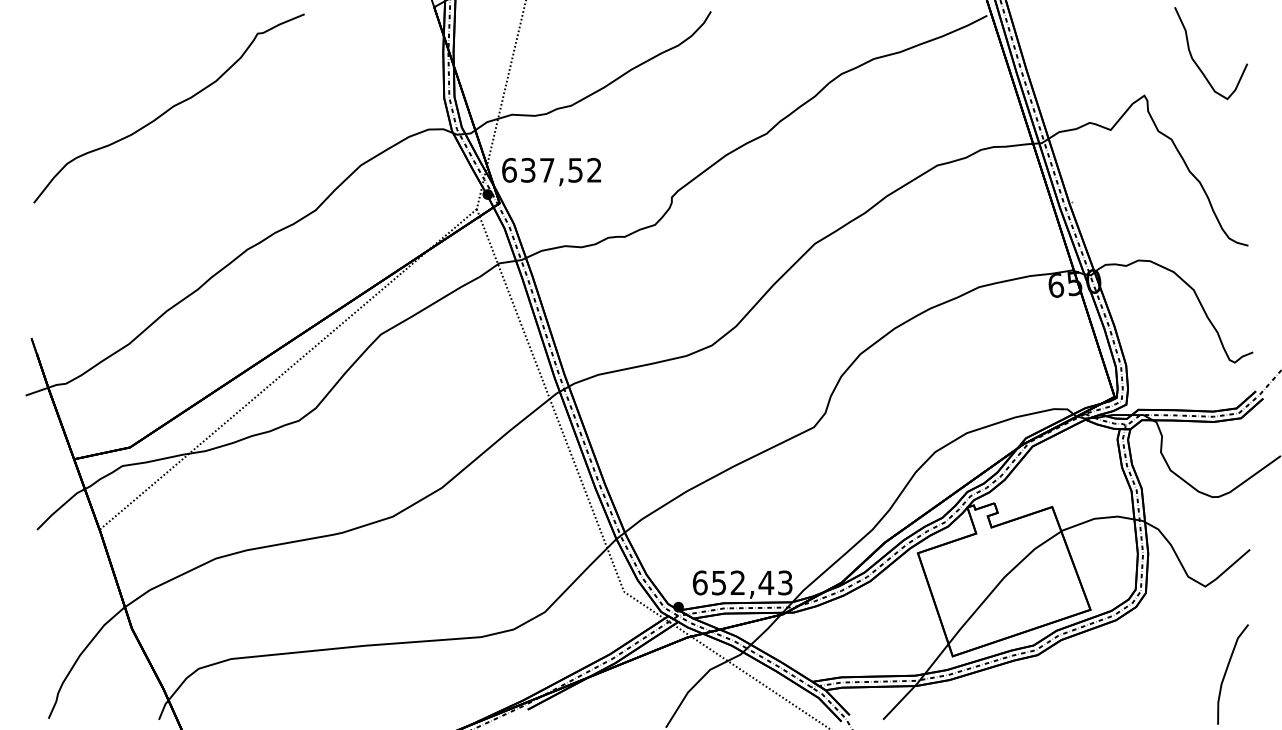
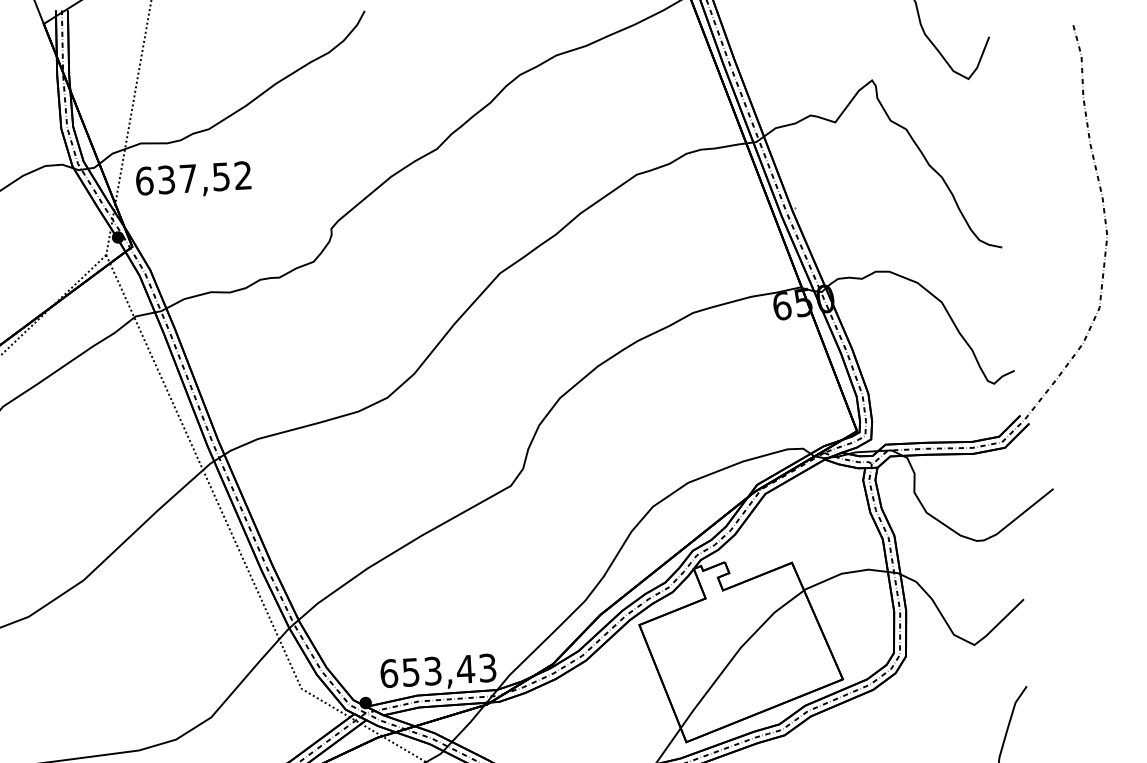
text: (551, 171) -> (193, 179), moved
text: (737, 582) -> (432, 670), 652,43 -> 653,43

